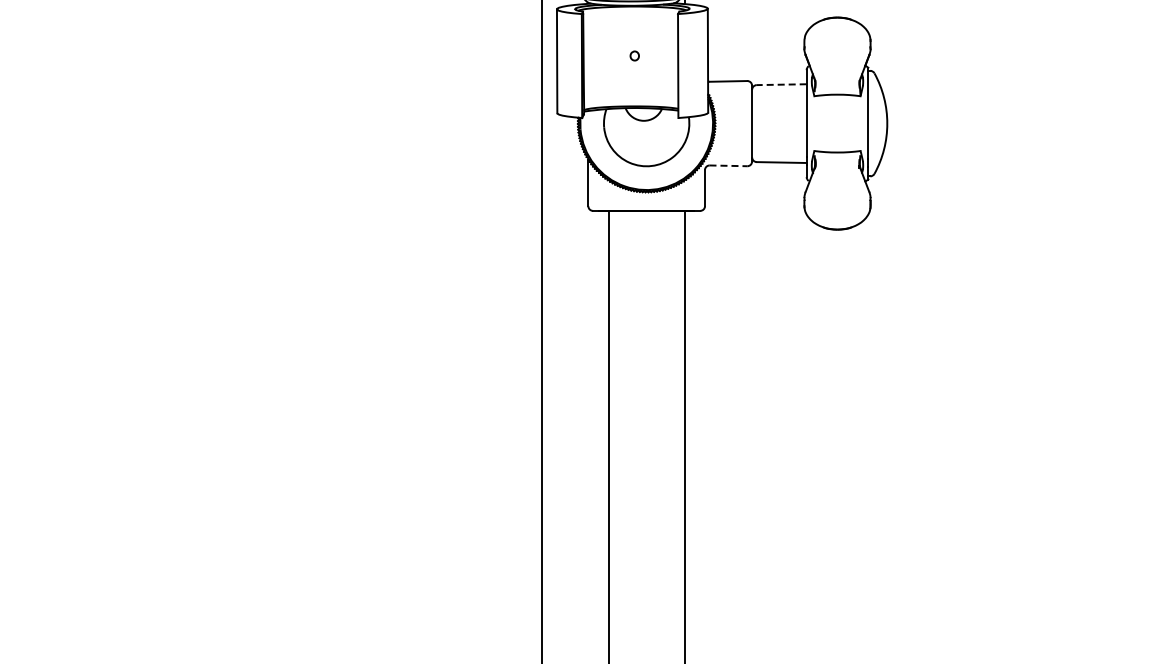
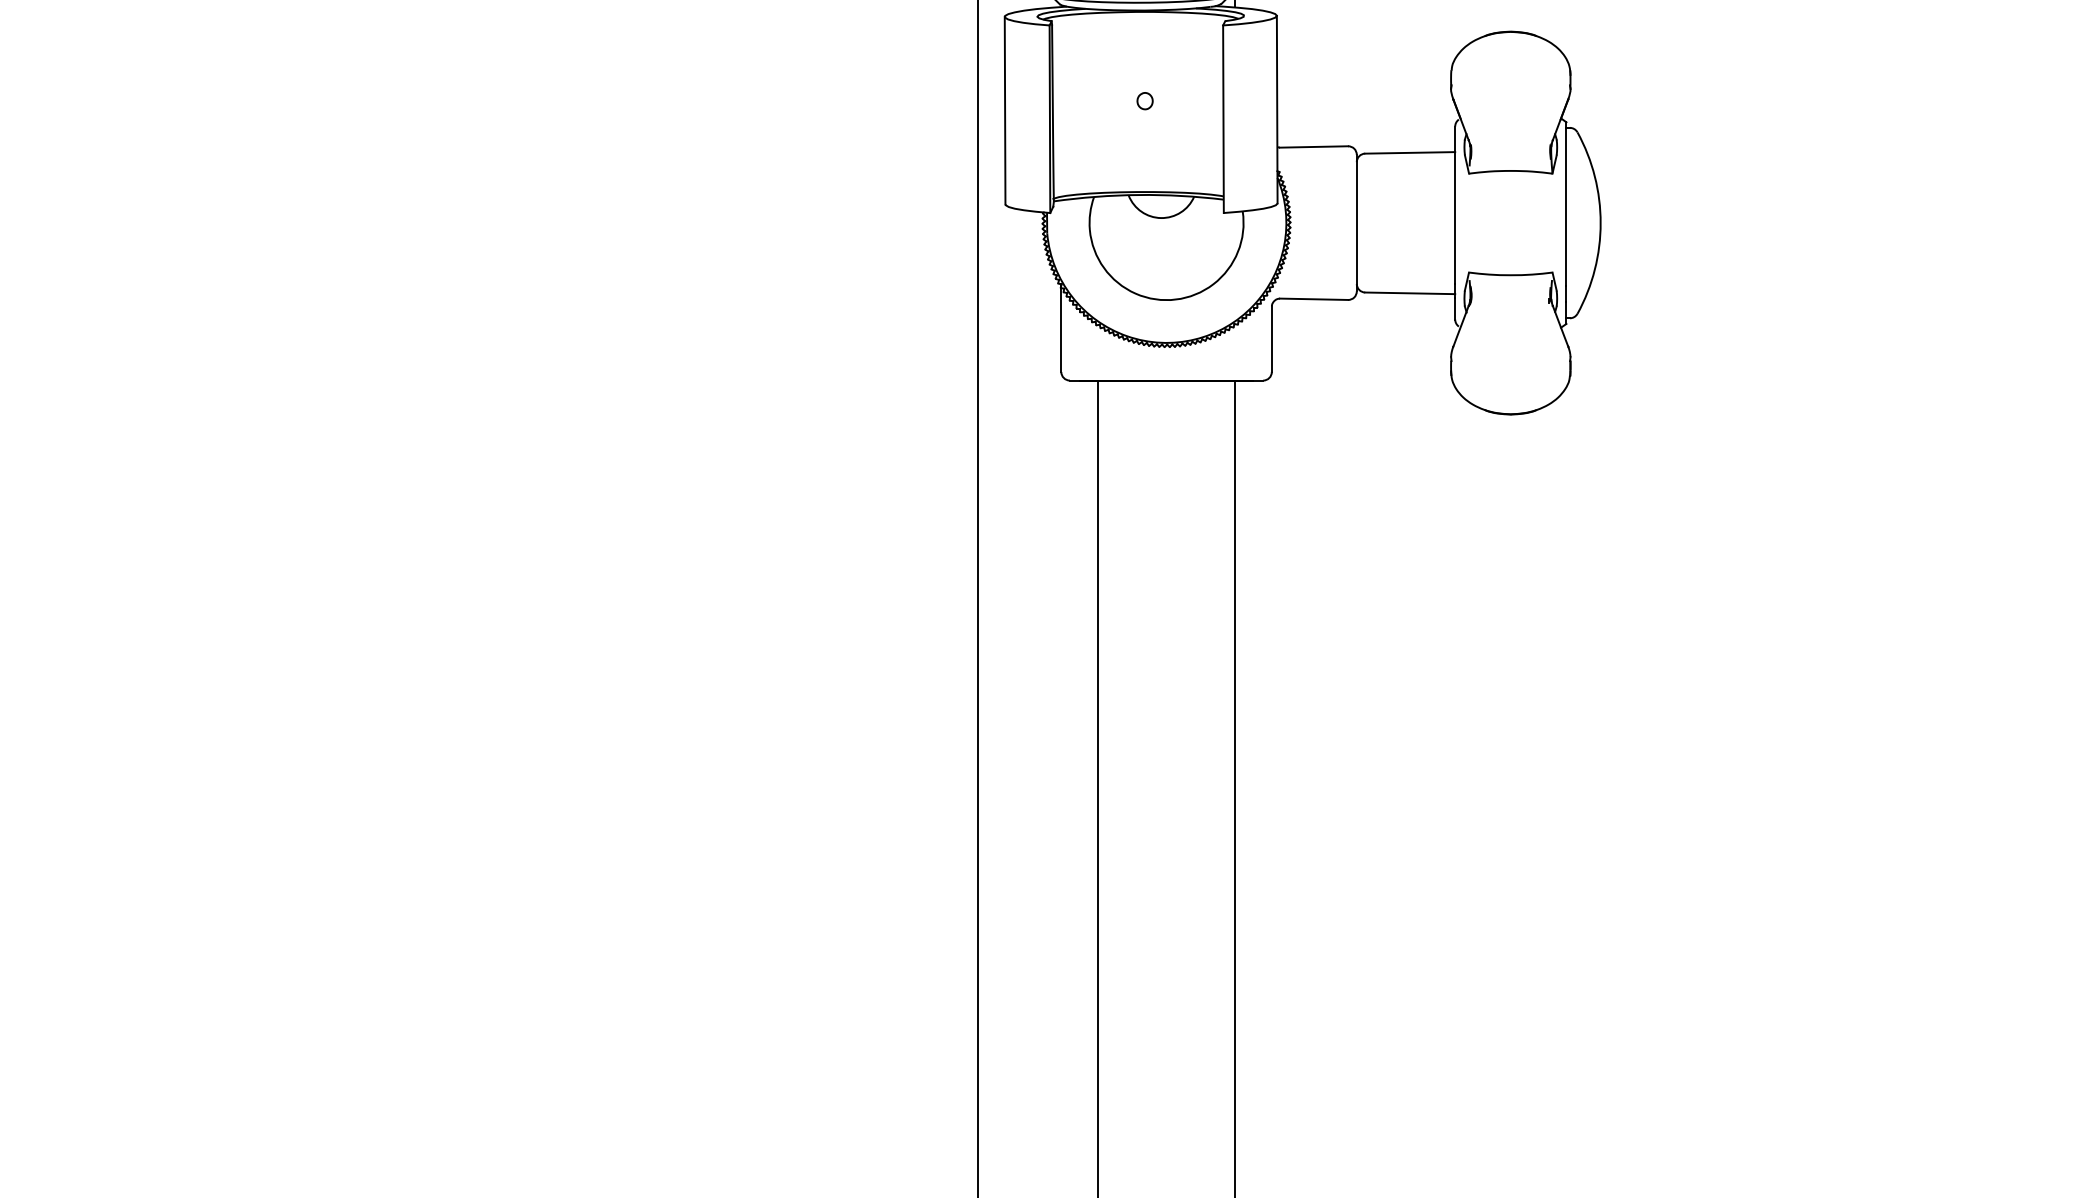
line: (781, 84) -> (1409, 152), dashed -> solid
line: (728, 165) -> (1314, 298), dashed -> solid

